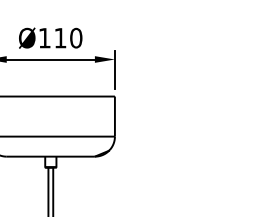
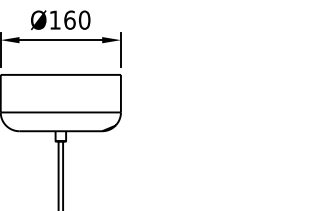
text: (60, 37) -> (69, 19), Ø110 -> Ø160

